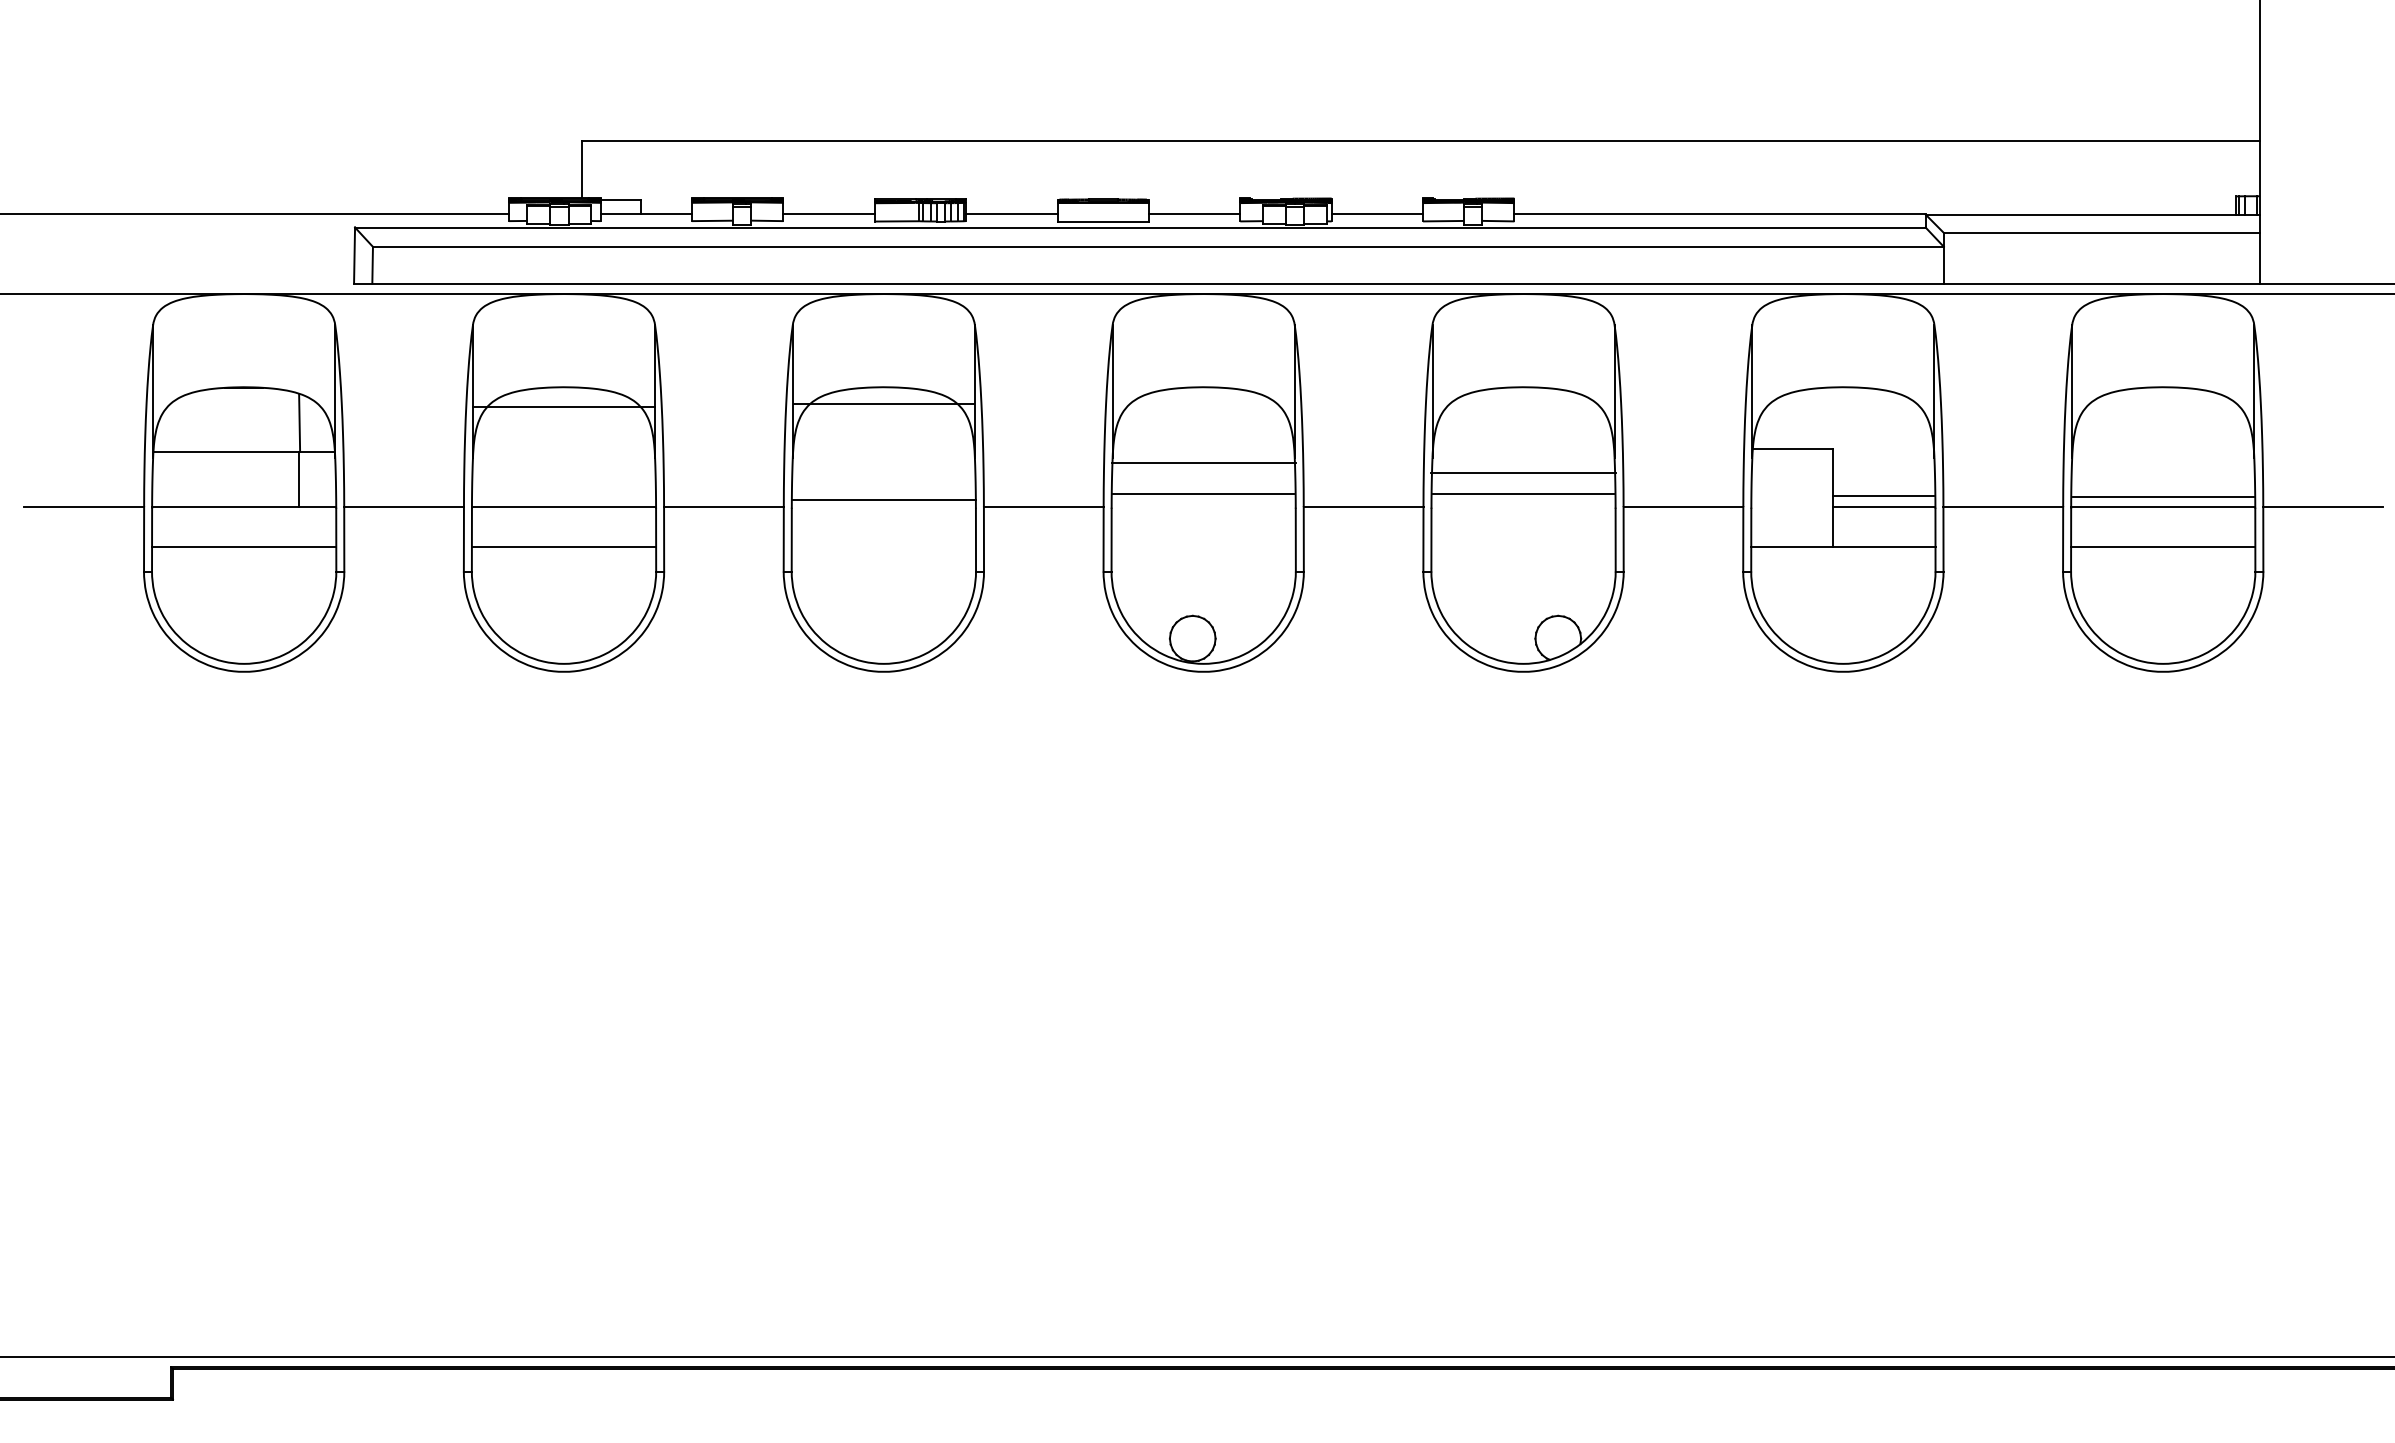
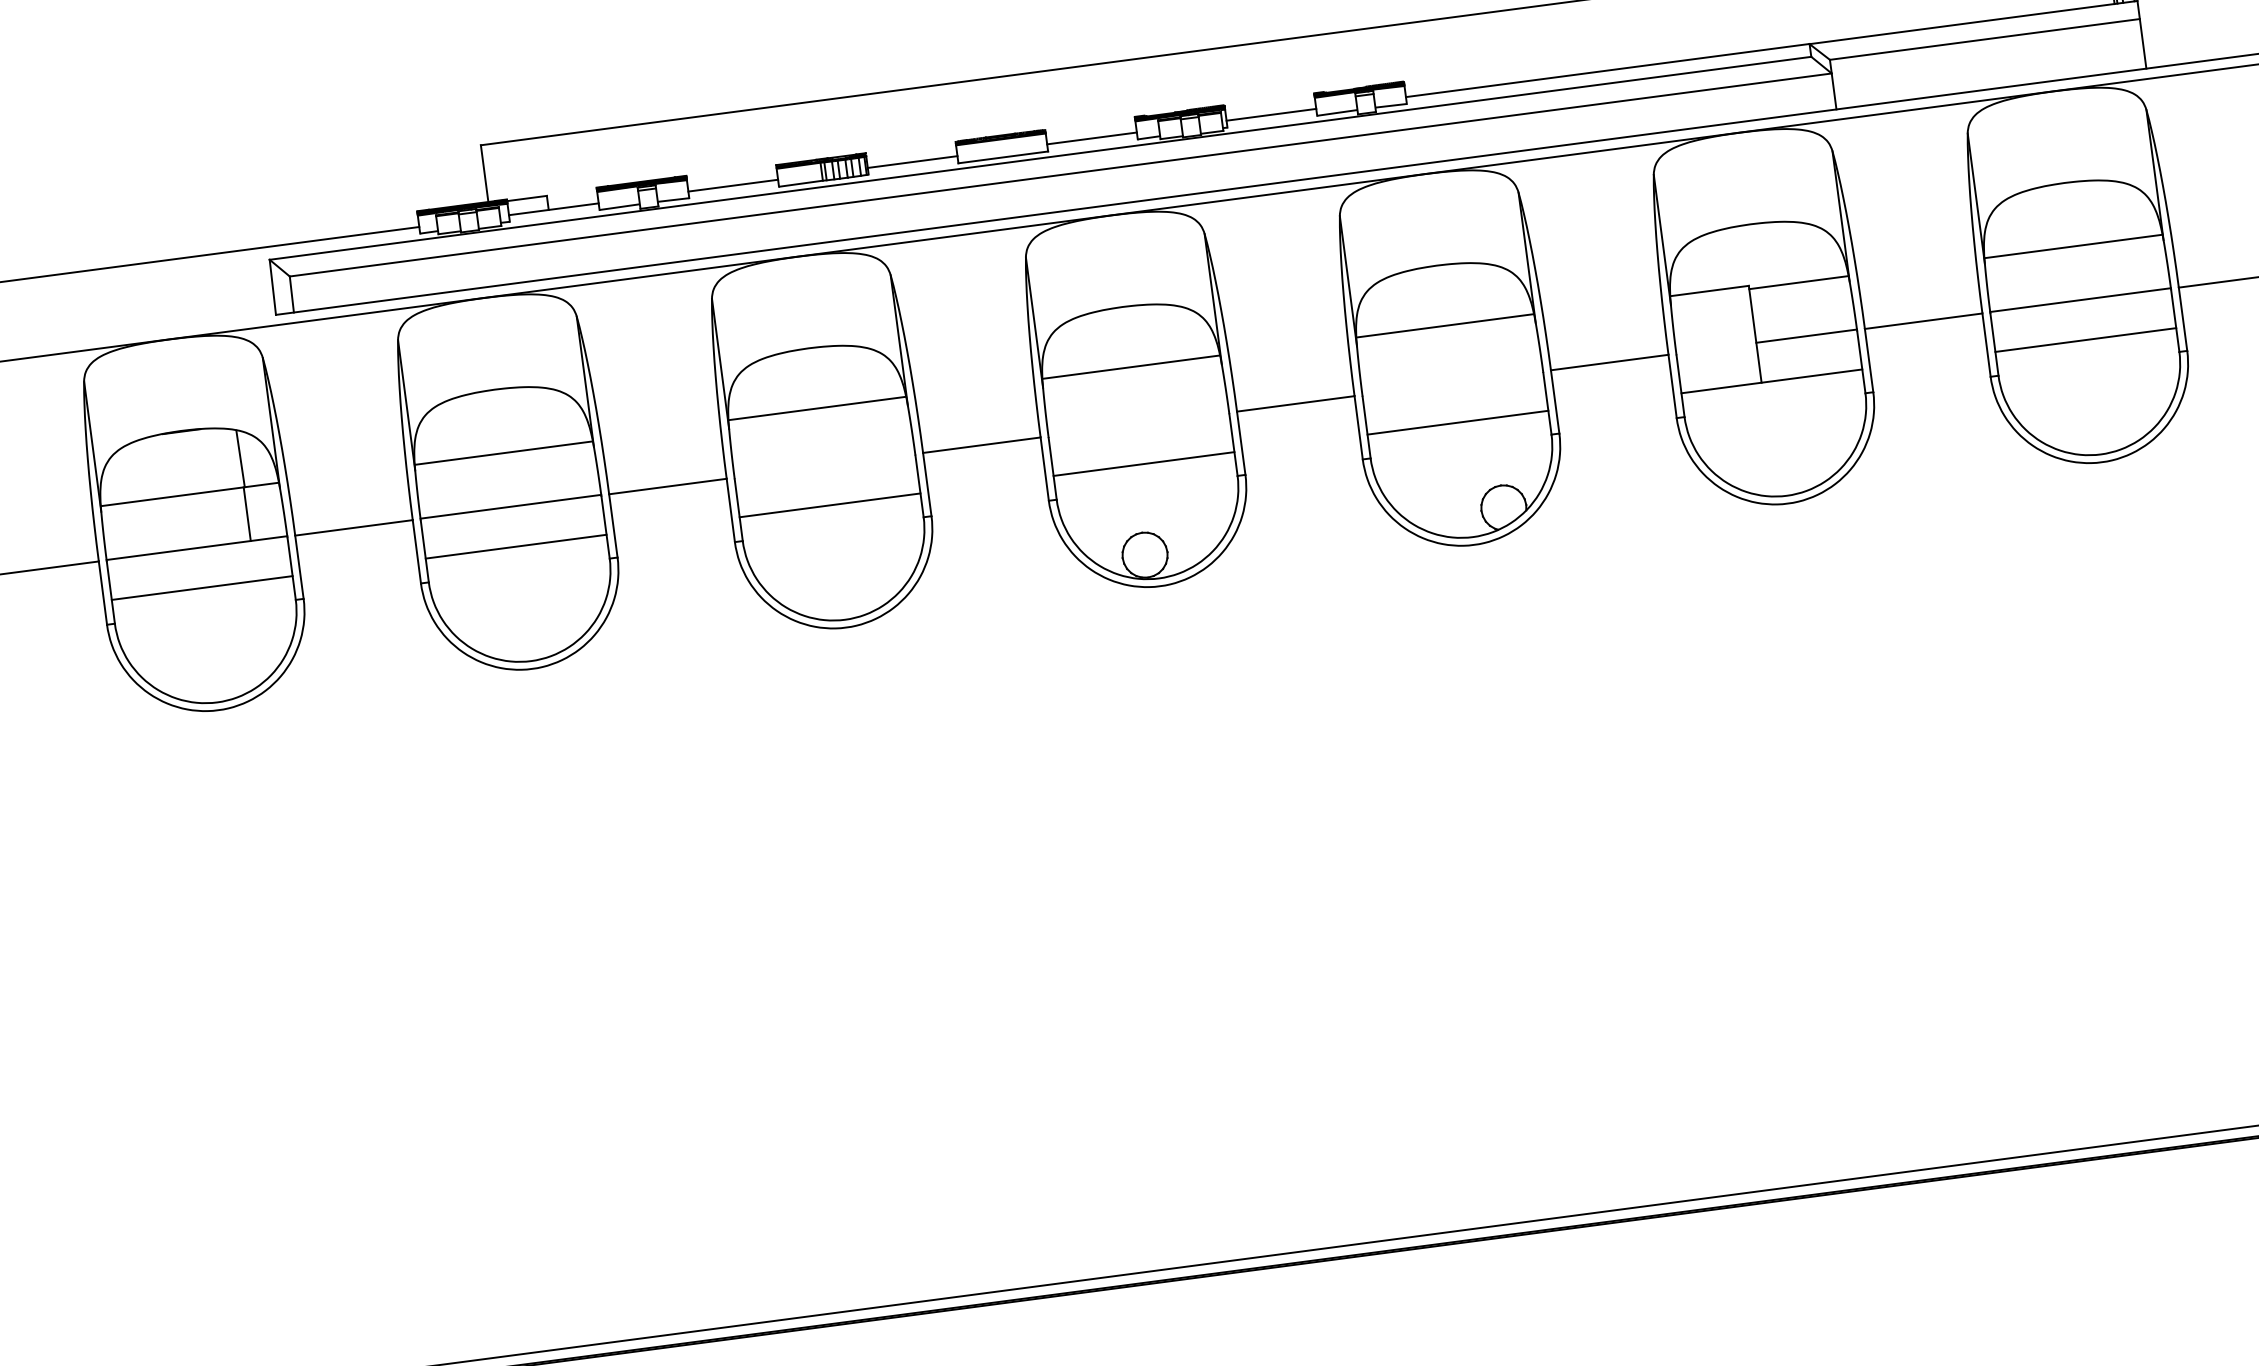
line: (883, 403) -> (816, 408), moved
line: (563, 406) -> (503, 452), moved
line: (1203, 463) -> (1143, 464), moved
line: (1523, 473) -> (1457, 422), moved
line: (1203, 493) -> (1131, 367), moved
line: (1523, 493) -> (1445, 325), moved
line: (1883, 495) -> (1798, 282), moved
line: (2162, 496) -> (2072, 246), moved
line: (883, 500) -> (829, 505), moved

